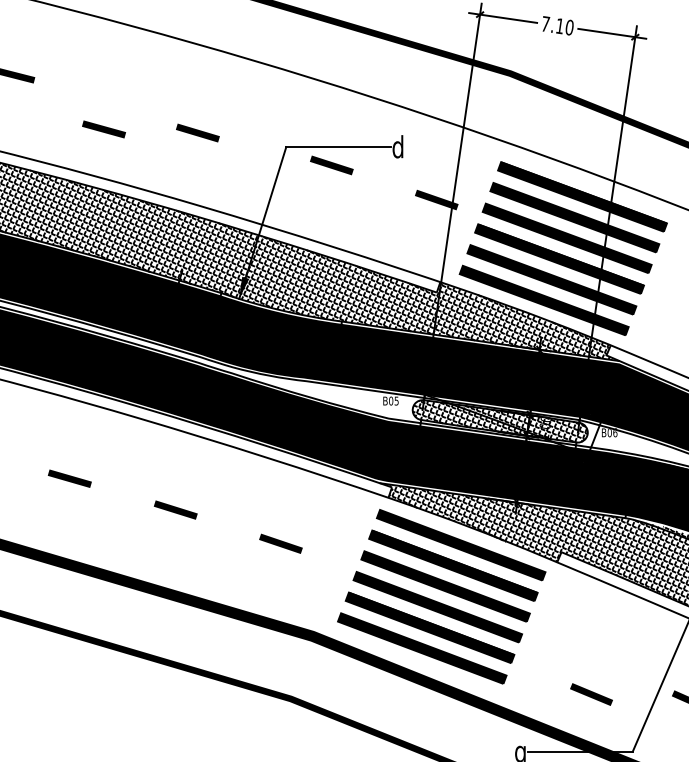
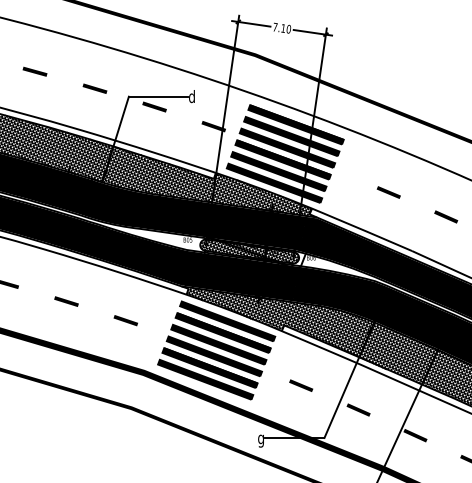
line: (103, 128) -> (34, 71), moved
line: (196, 132) -> (94, 88), moved
line: (592, 694) -> (301, 385), moved

